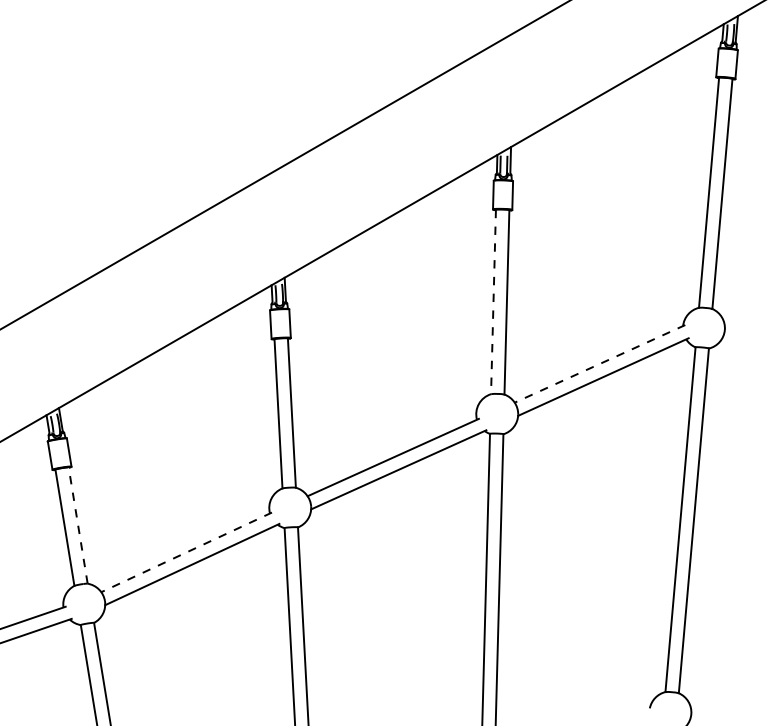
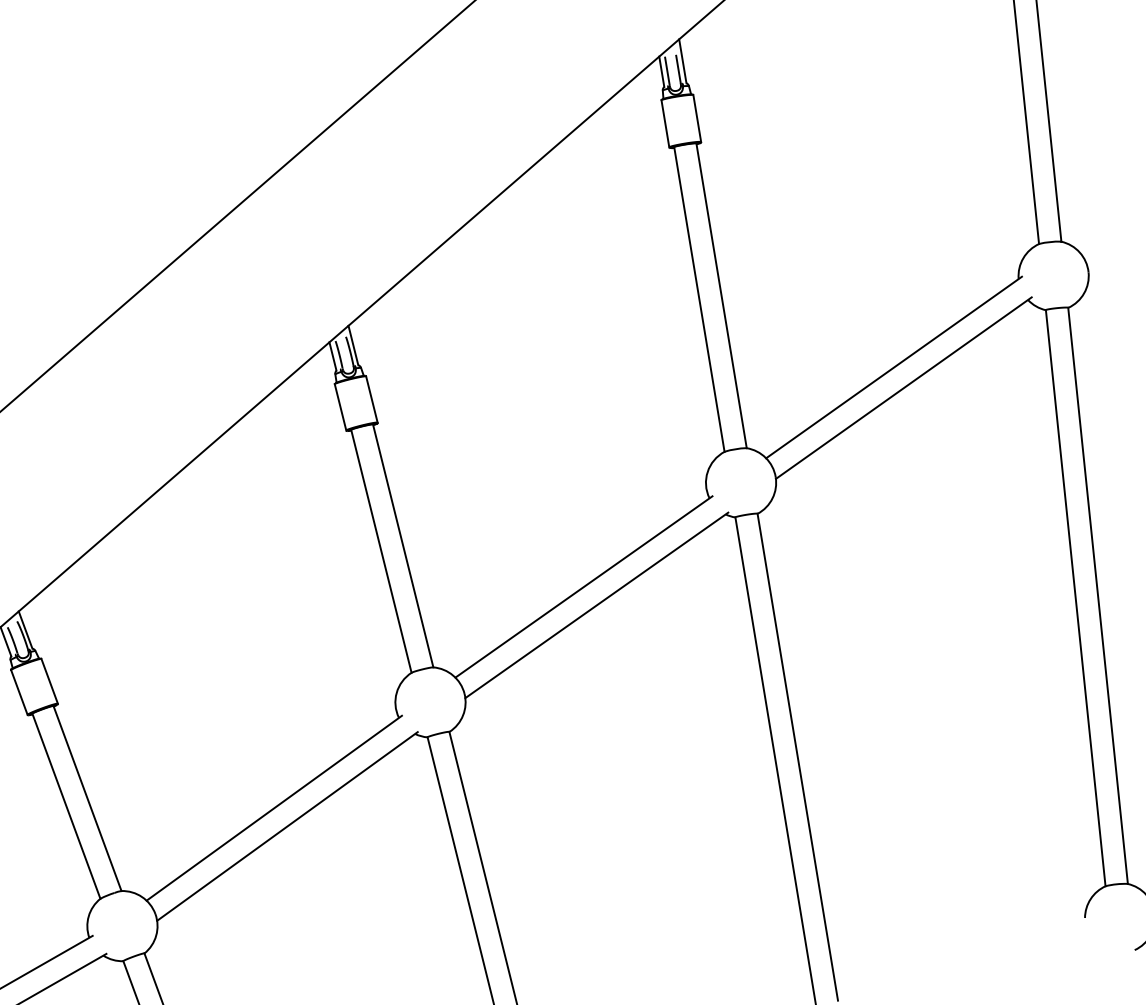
line: (493, 302) -> (699, 300), dashed -> solid
line: (600, 363) -> (894, 366), dashed -> solid
line: (78, 525) -> (88, 798), dashed -> solid
line: (186, 552) -> (274, 808), dashed -> solid

